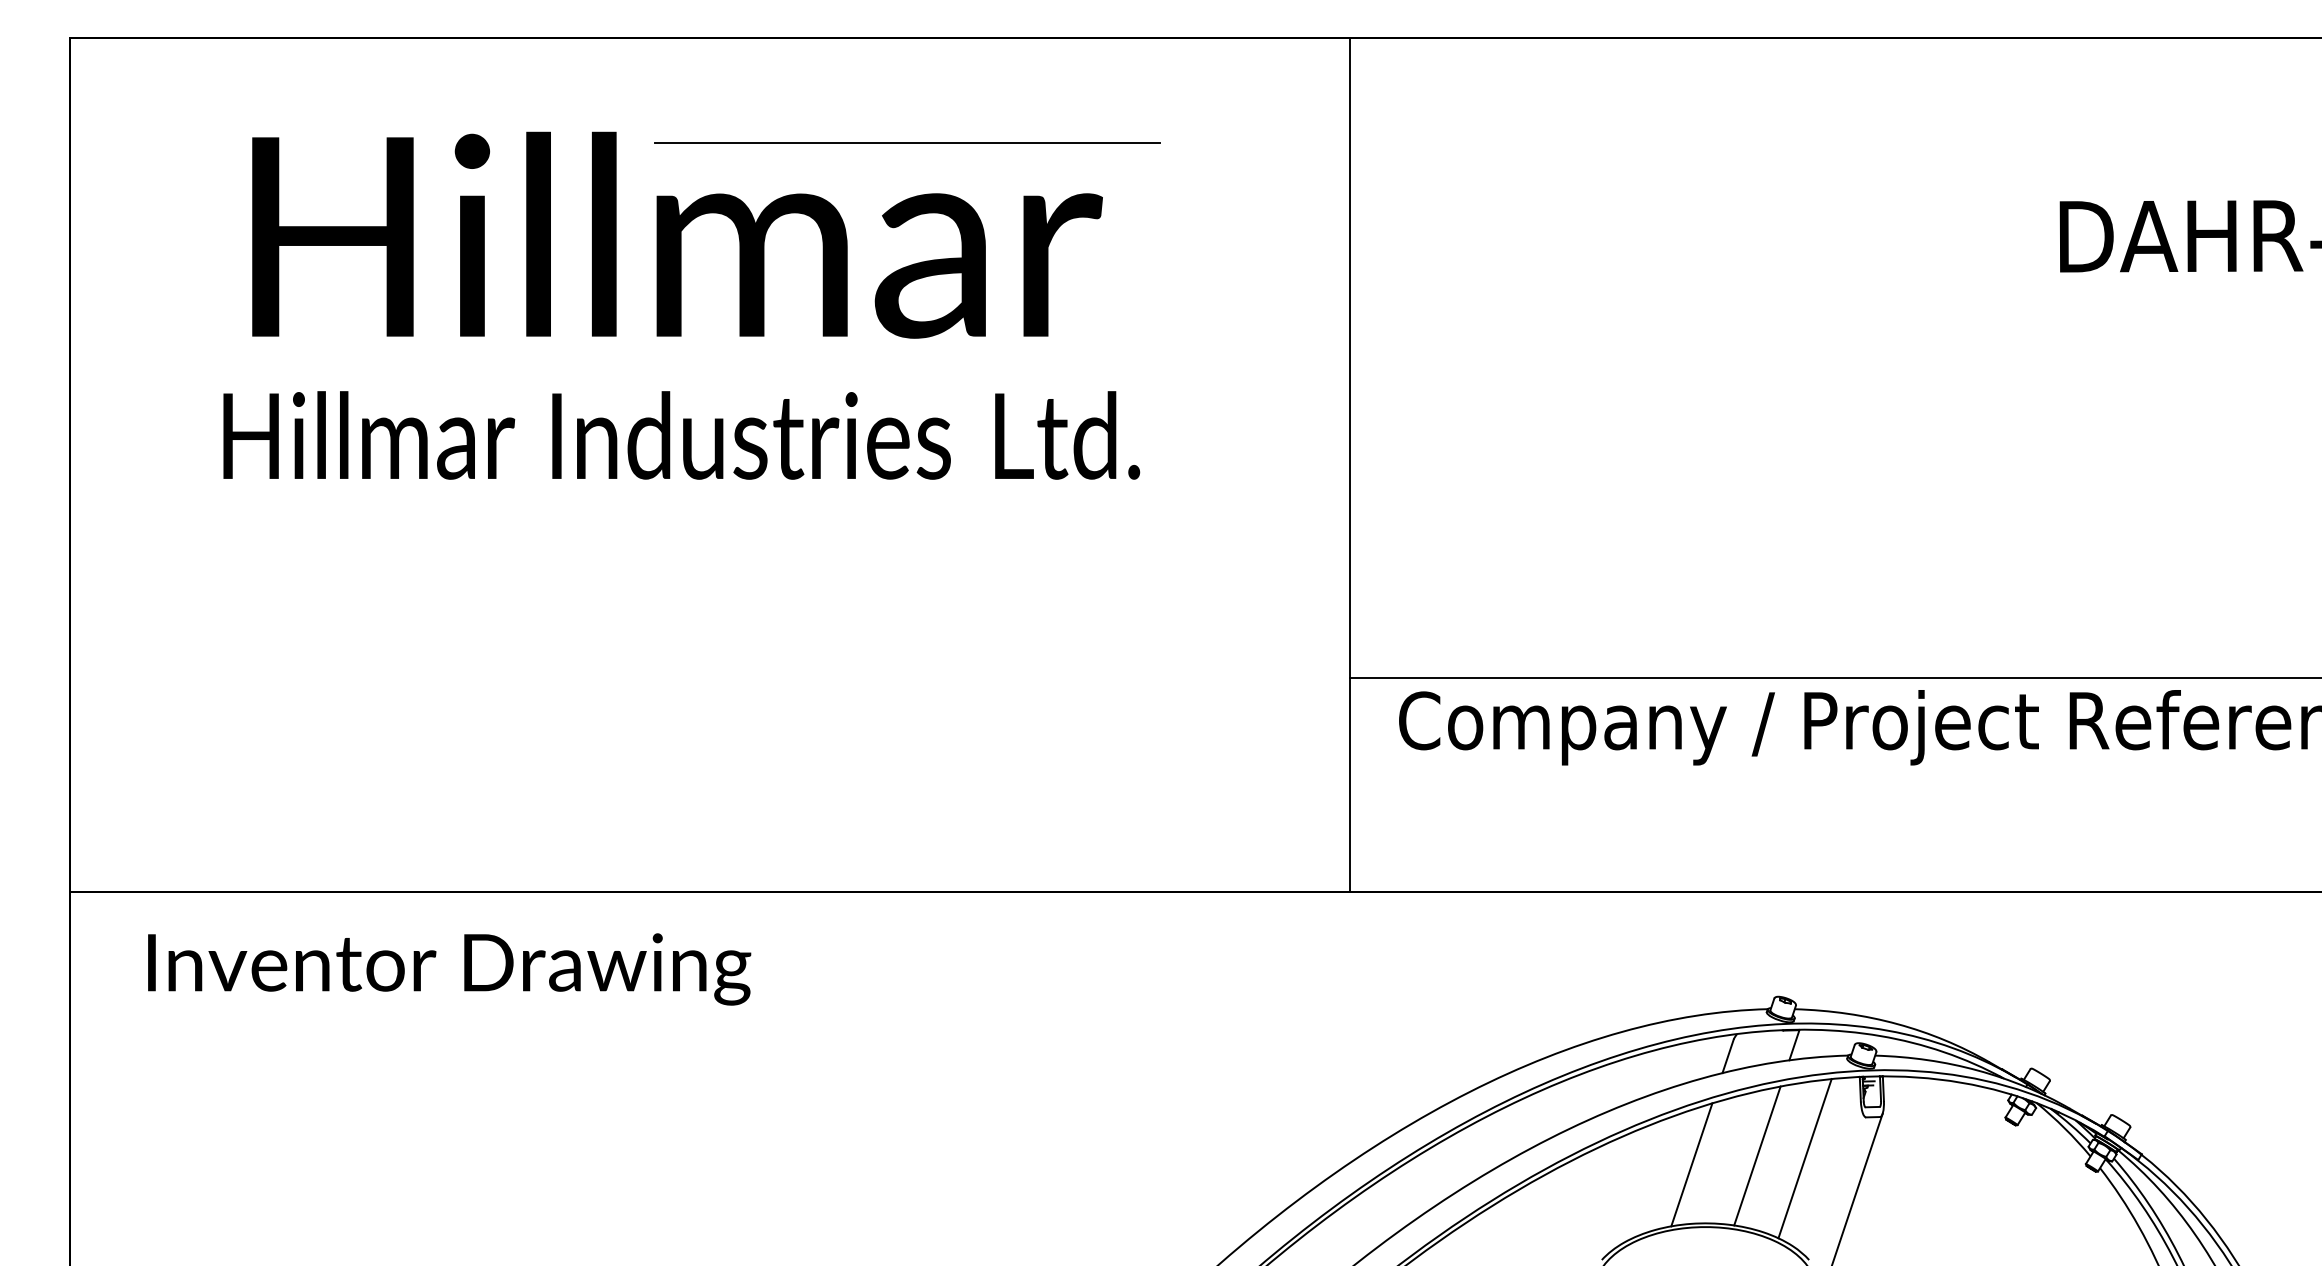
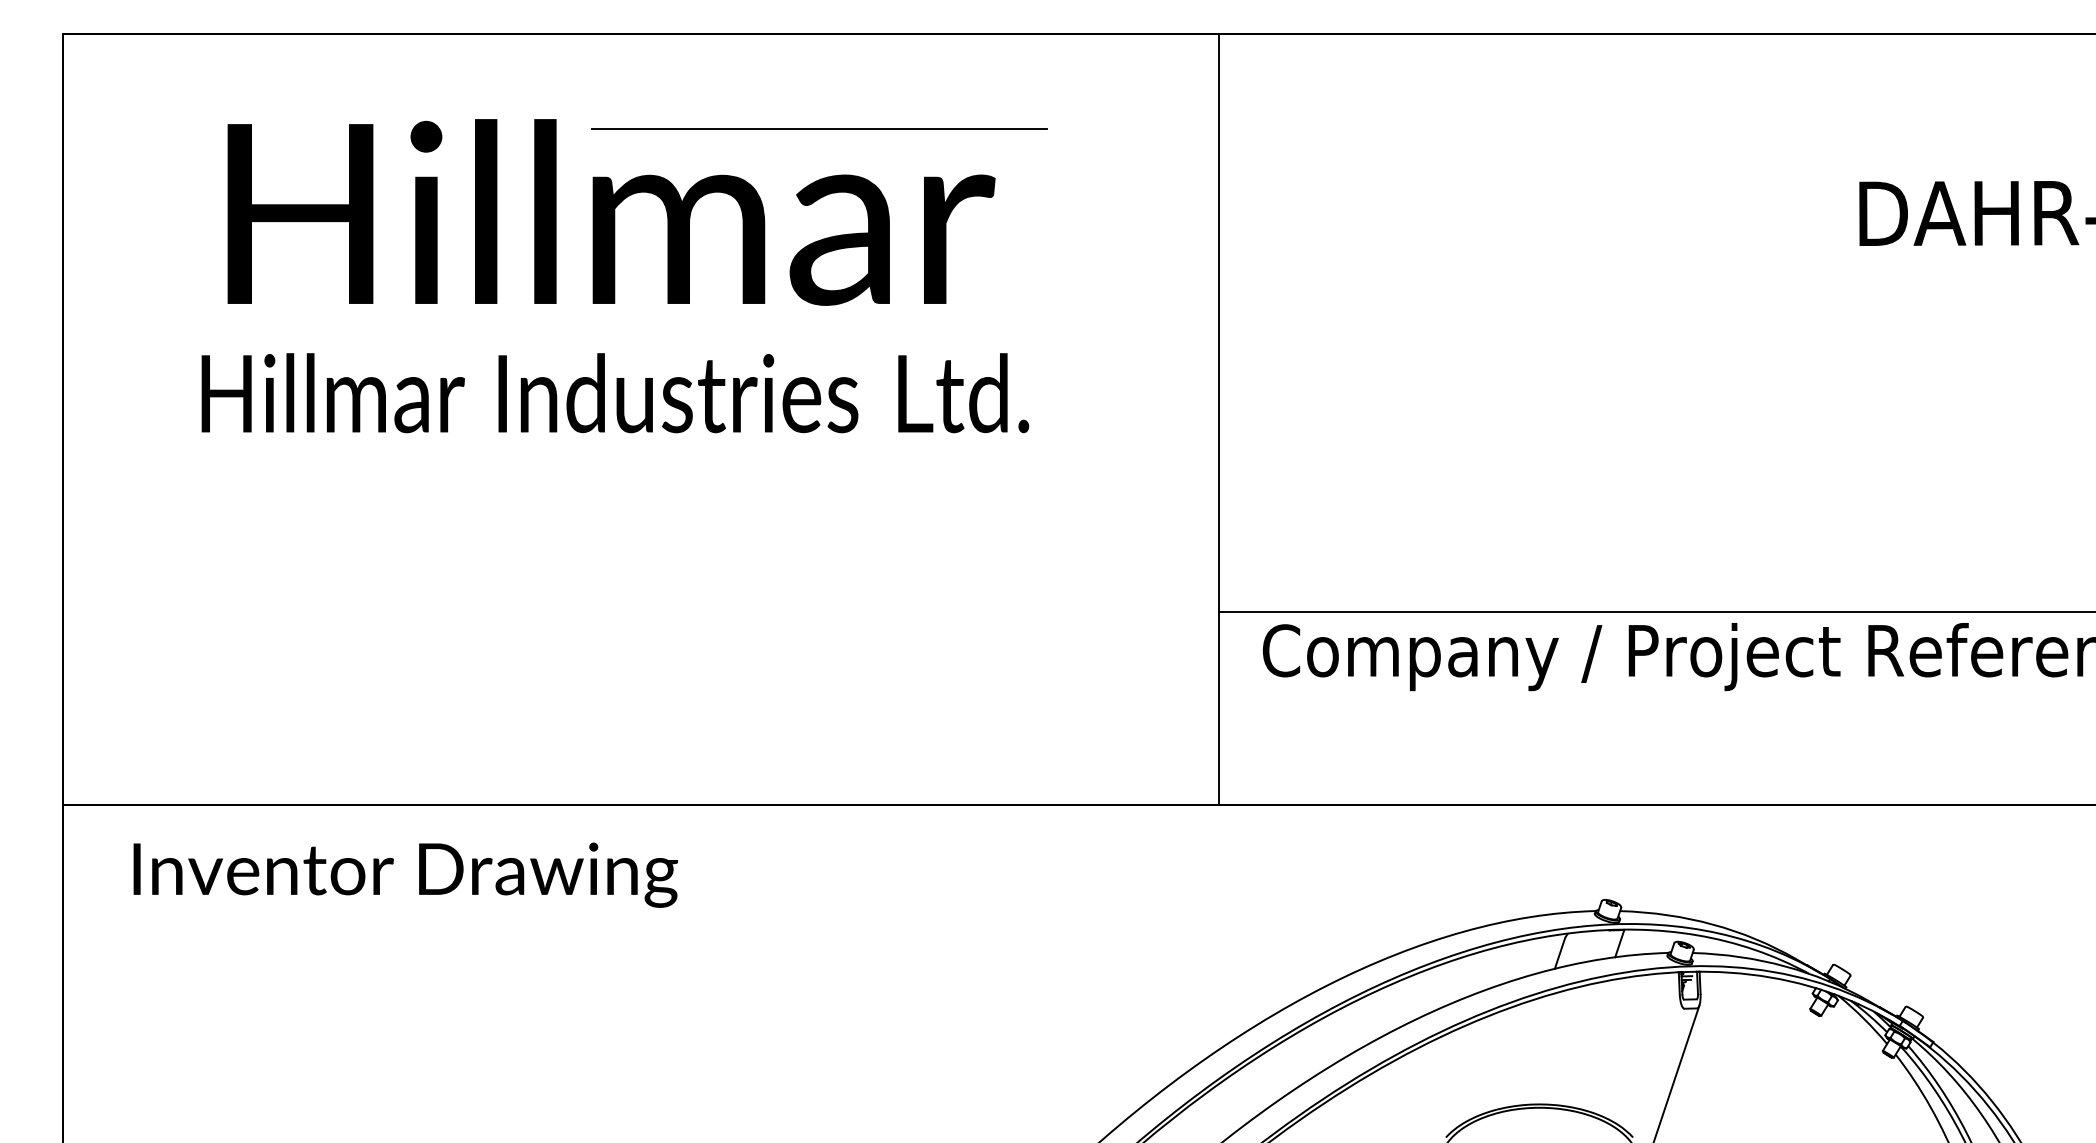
line: (1757, 1155) -> (1586, 1043), removed
line: (1804, 1158) -> (1628, 1045), removed
line: (1691, 1164) -> (1526, 1051), removed

